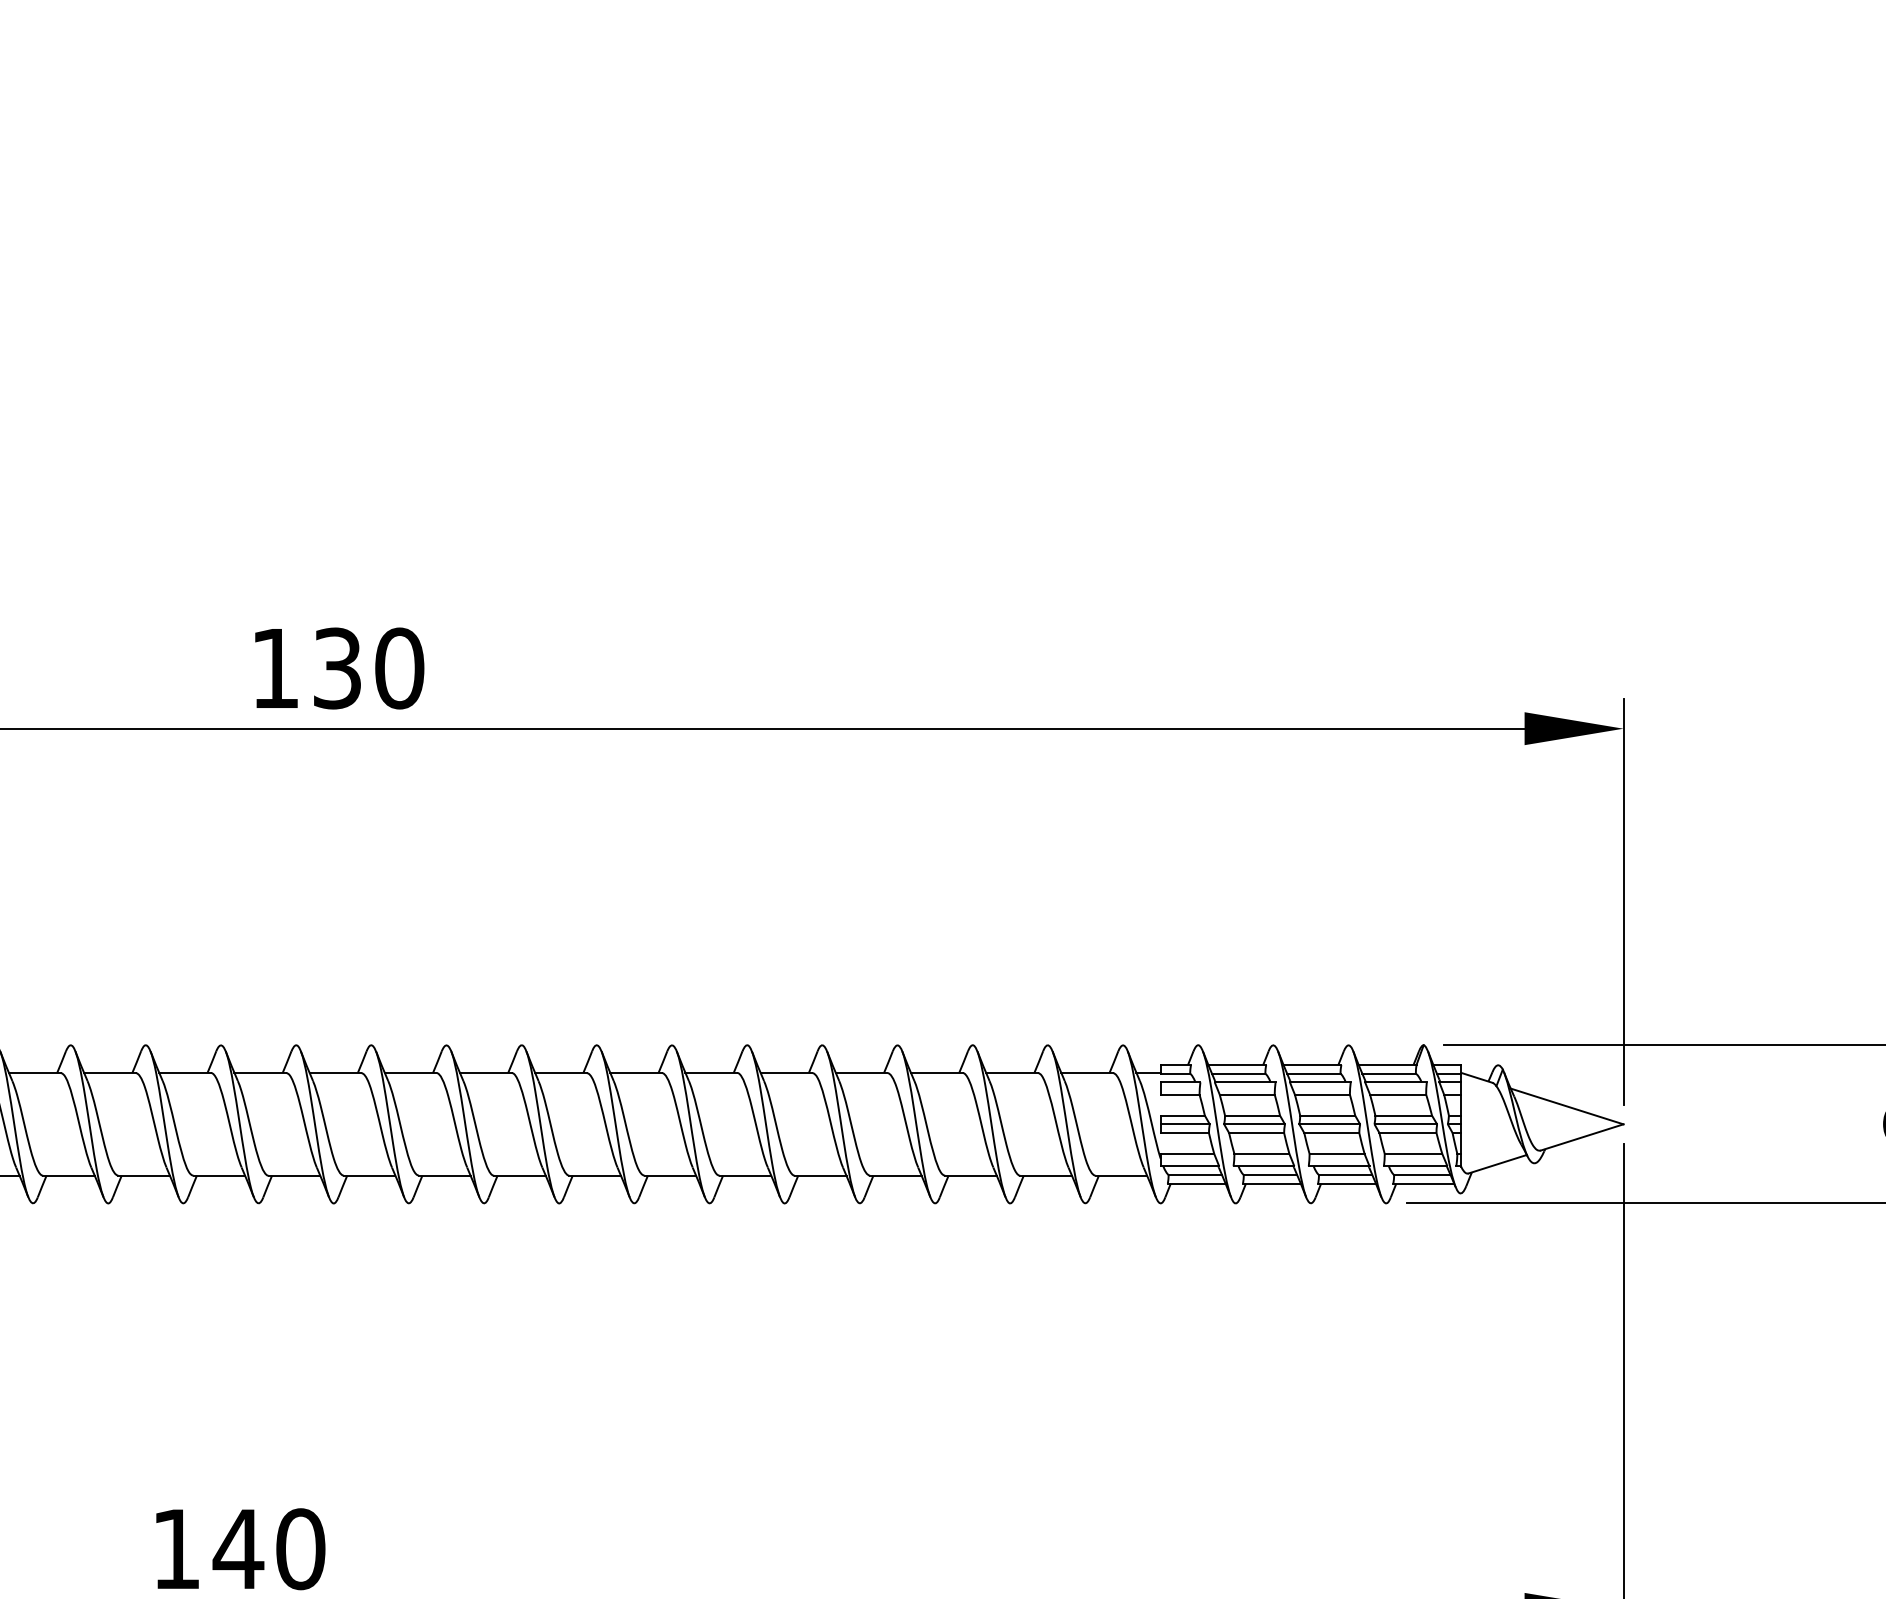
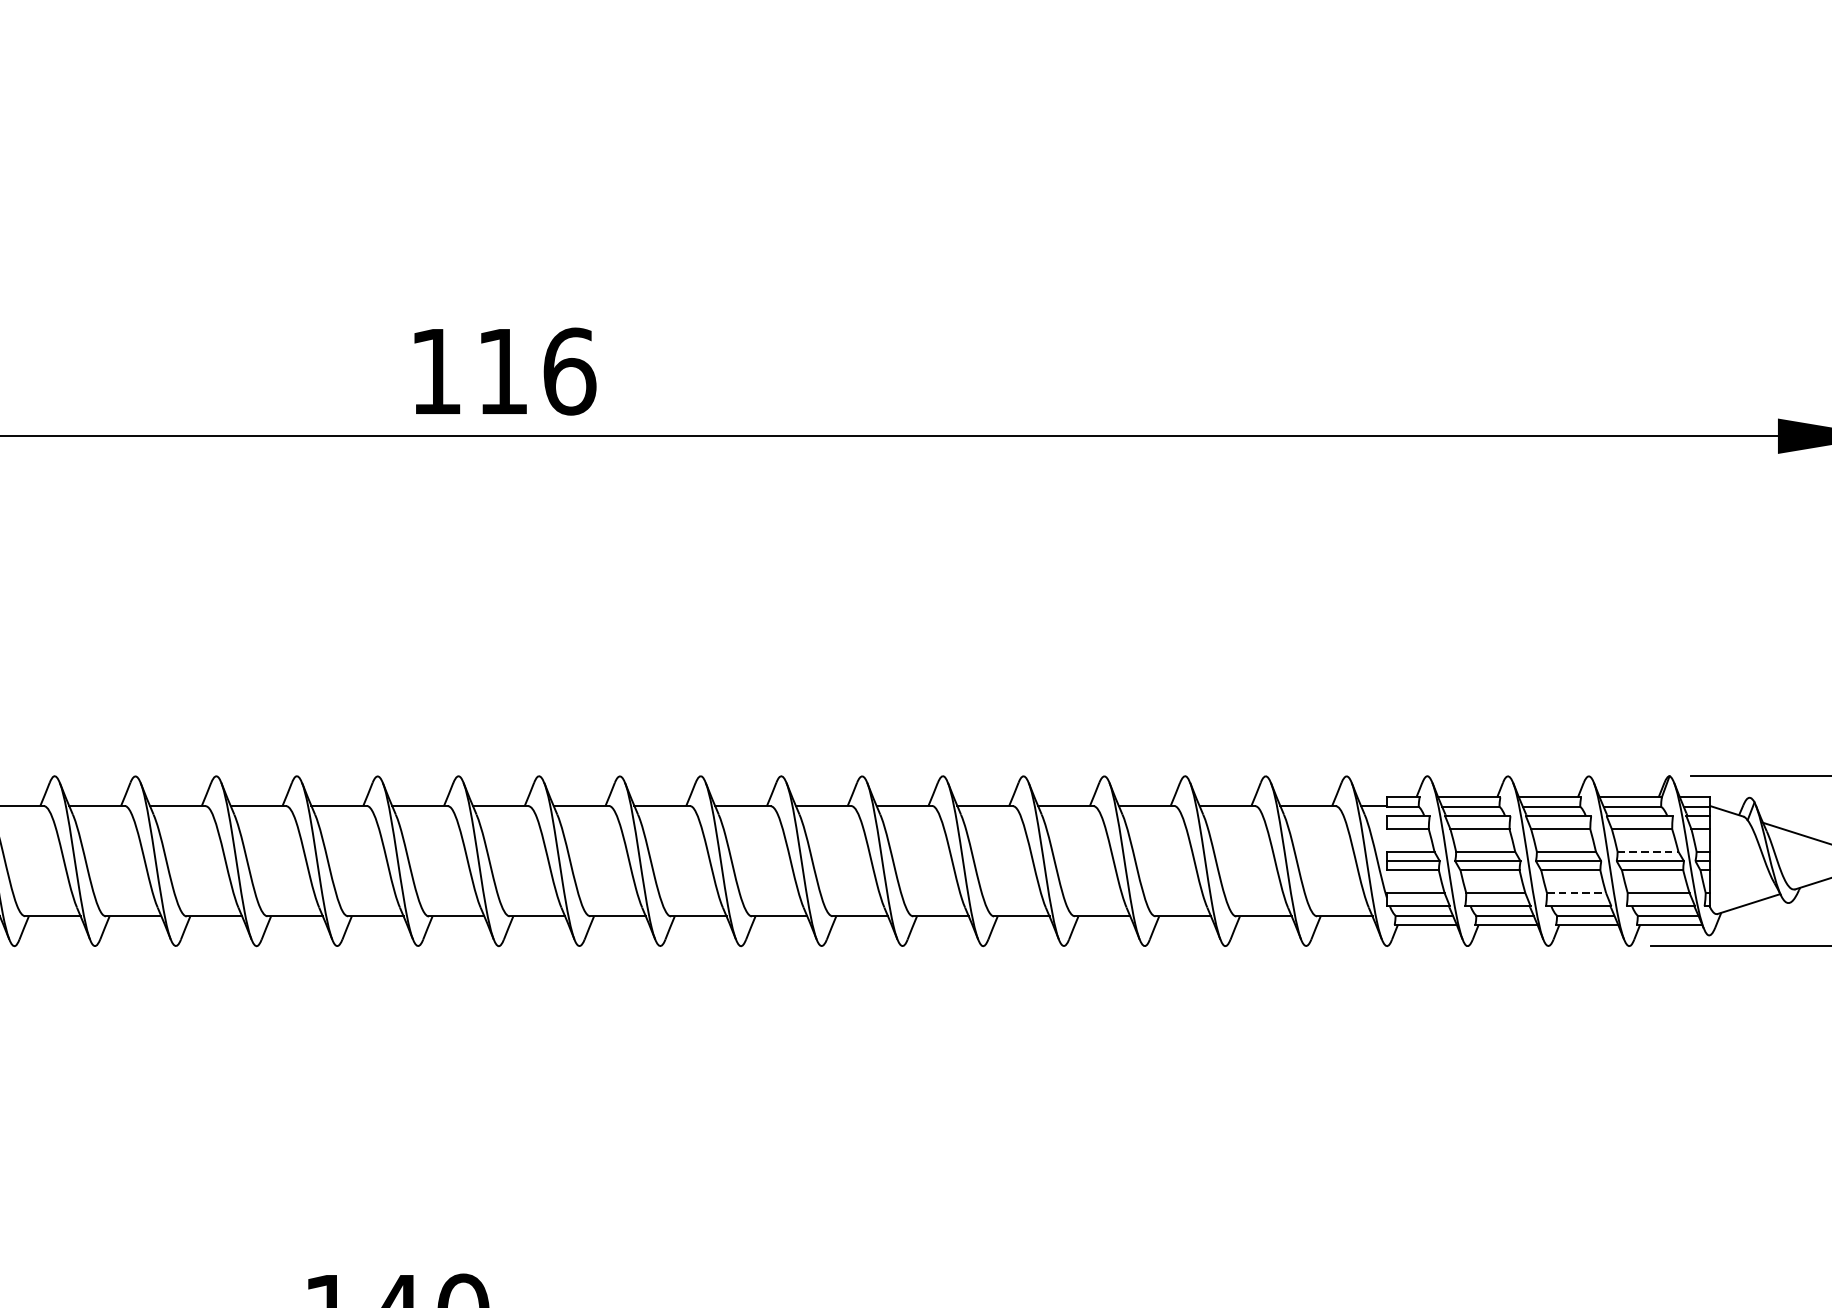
text: (369, 668) -> (537, 371), 130 -> 116
line: (1404, 1115) -> (1648, 851), solid -> dashed
line: (1337, 1154) -> (1576, 893), solid -> dashed

